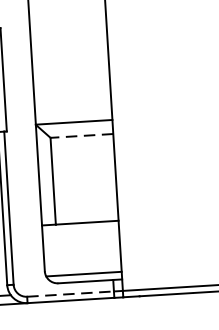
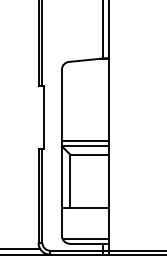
line: (72, 113) -> (84, 140), added
line: (81, 135) -> (89, 154), dashed -> solid
line: (70, 293) -> (76, 250), dashed -> solid

